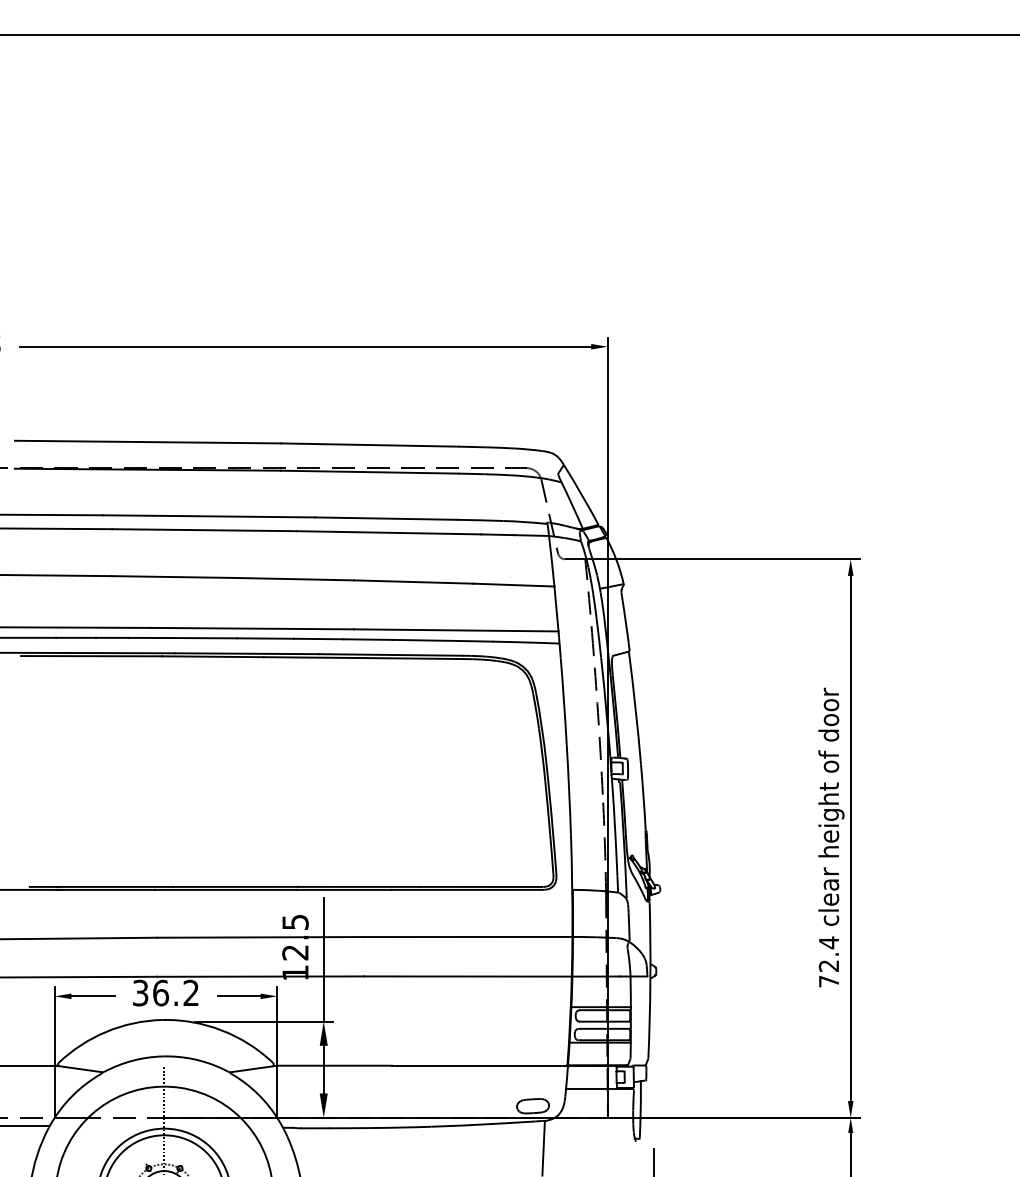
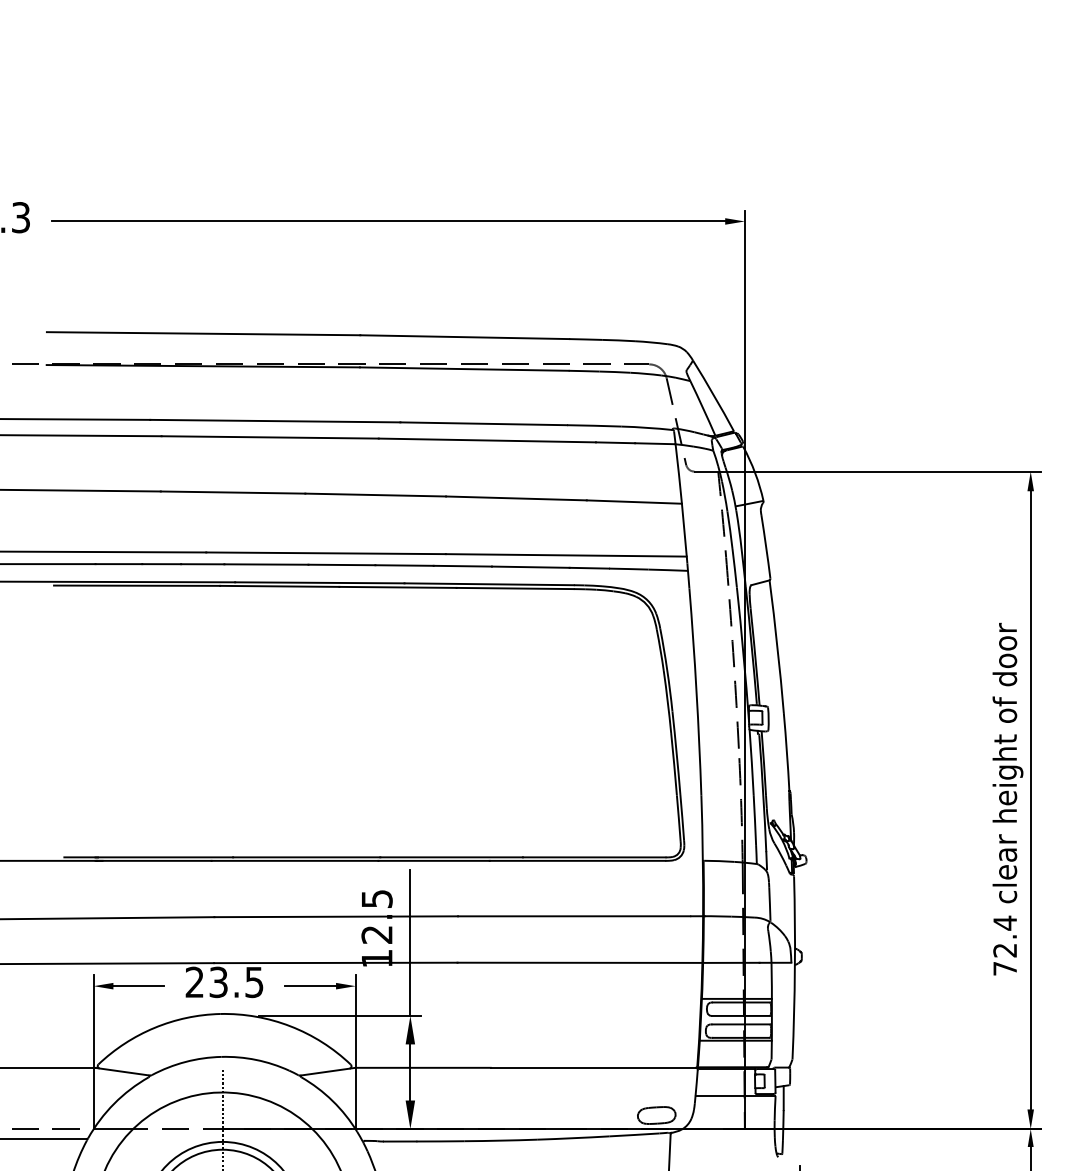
text: (165, 992) -> (224, 981), 36.2 -> 23.5

